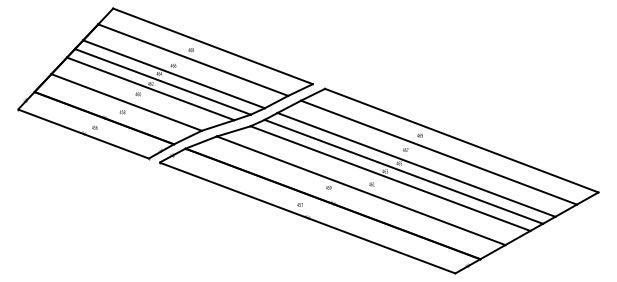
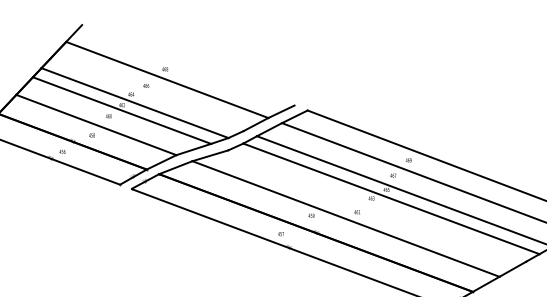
line: (212, 46) -> (187, 65), removed
line: (173, 74) -> (146, 95), removed
line: (390, 178) -> (377, 205), removed

